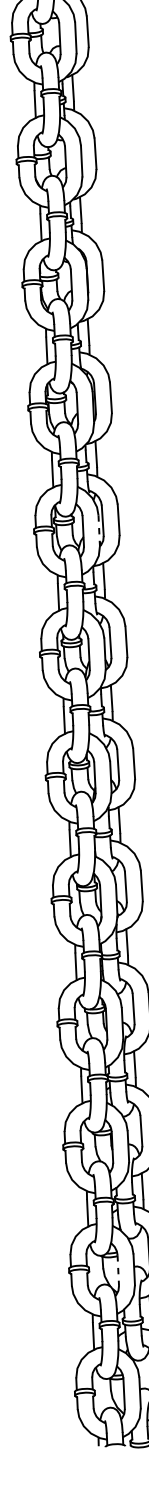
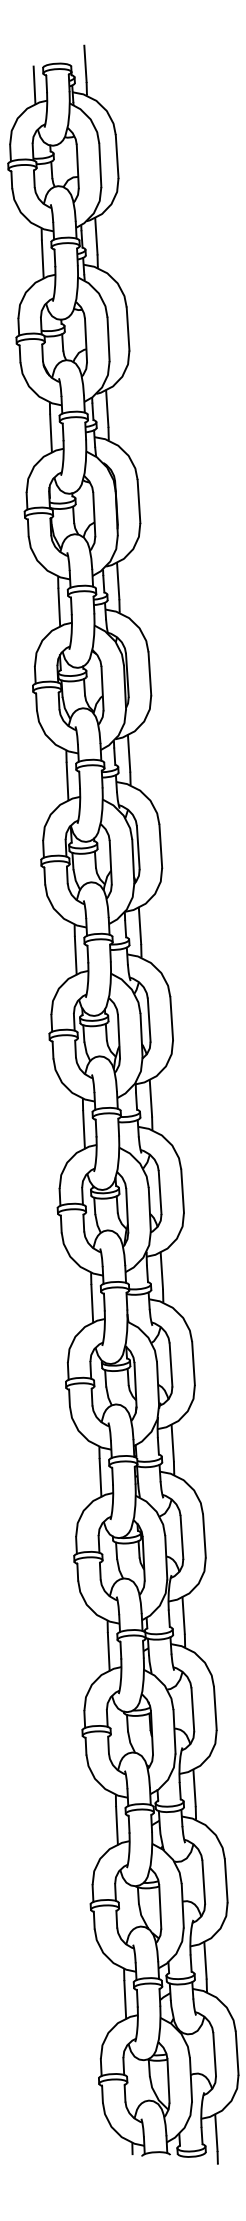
line: (99, 530) -> (133, 861), dashed -> solid
line: (118, 1270) -> (160, 1906), dashed -> solid

